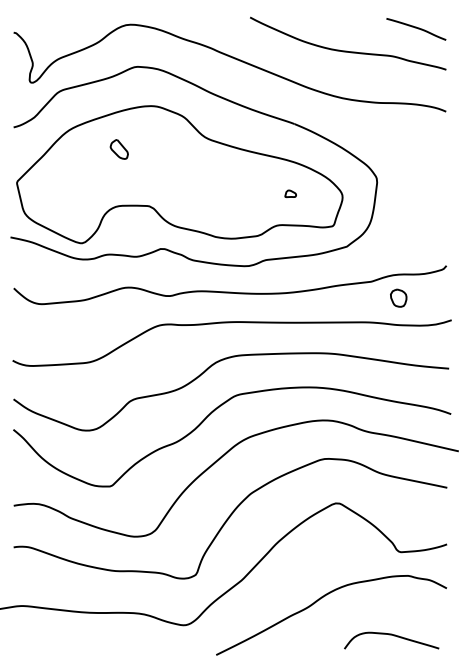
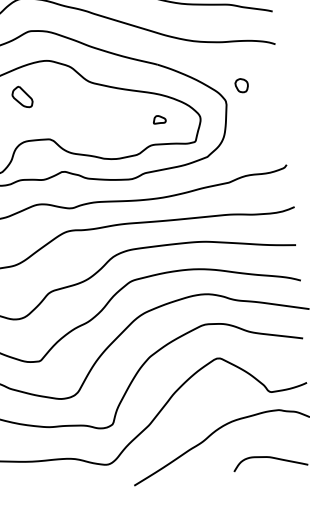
part: (119, 149) -> (22, 97), size x1.43
part: (290, 193) -> (159, 119), size x1.43
part: (398, 297) -> (241, 85), moved

